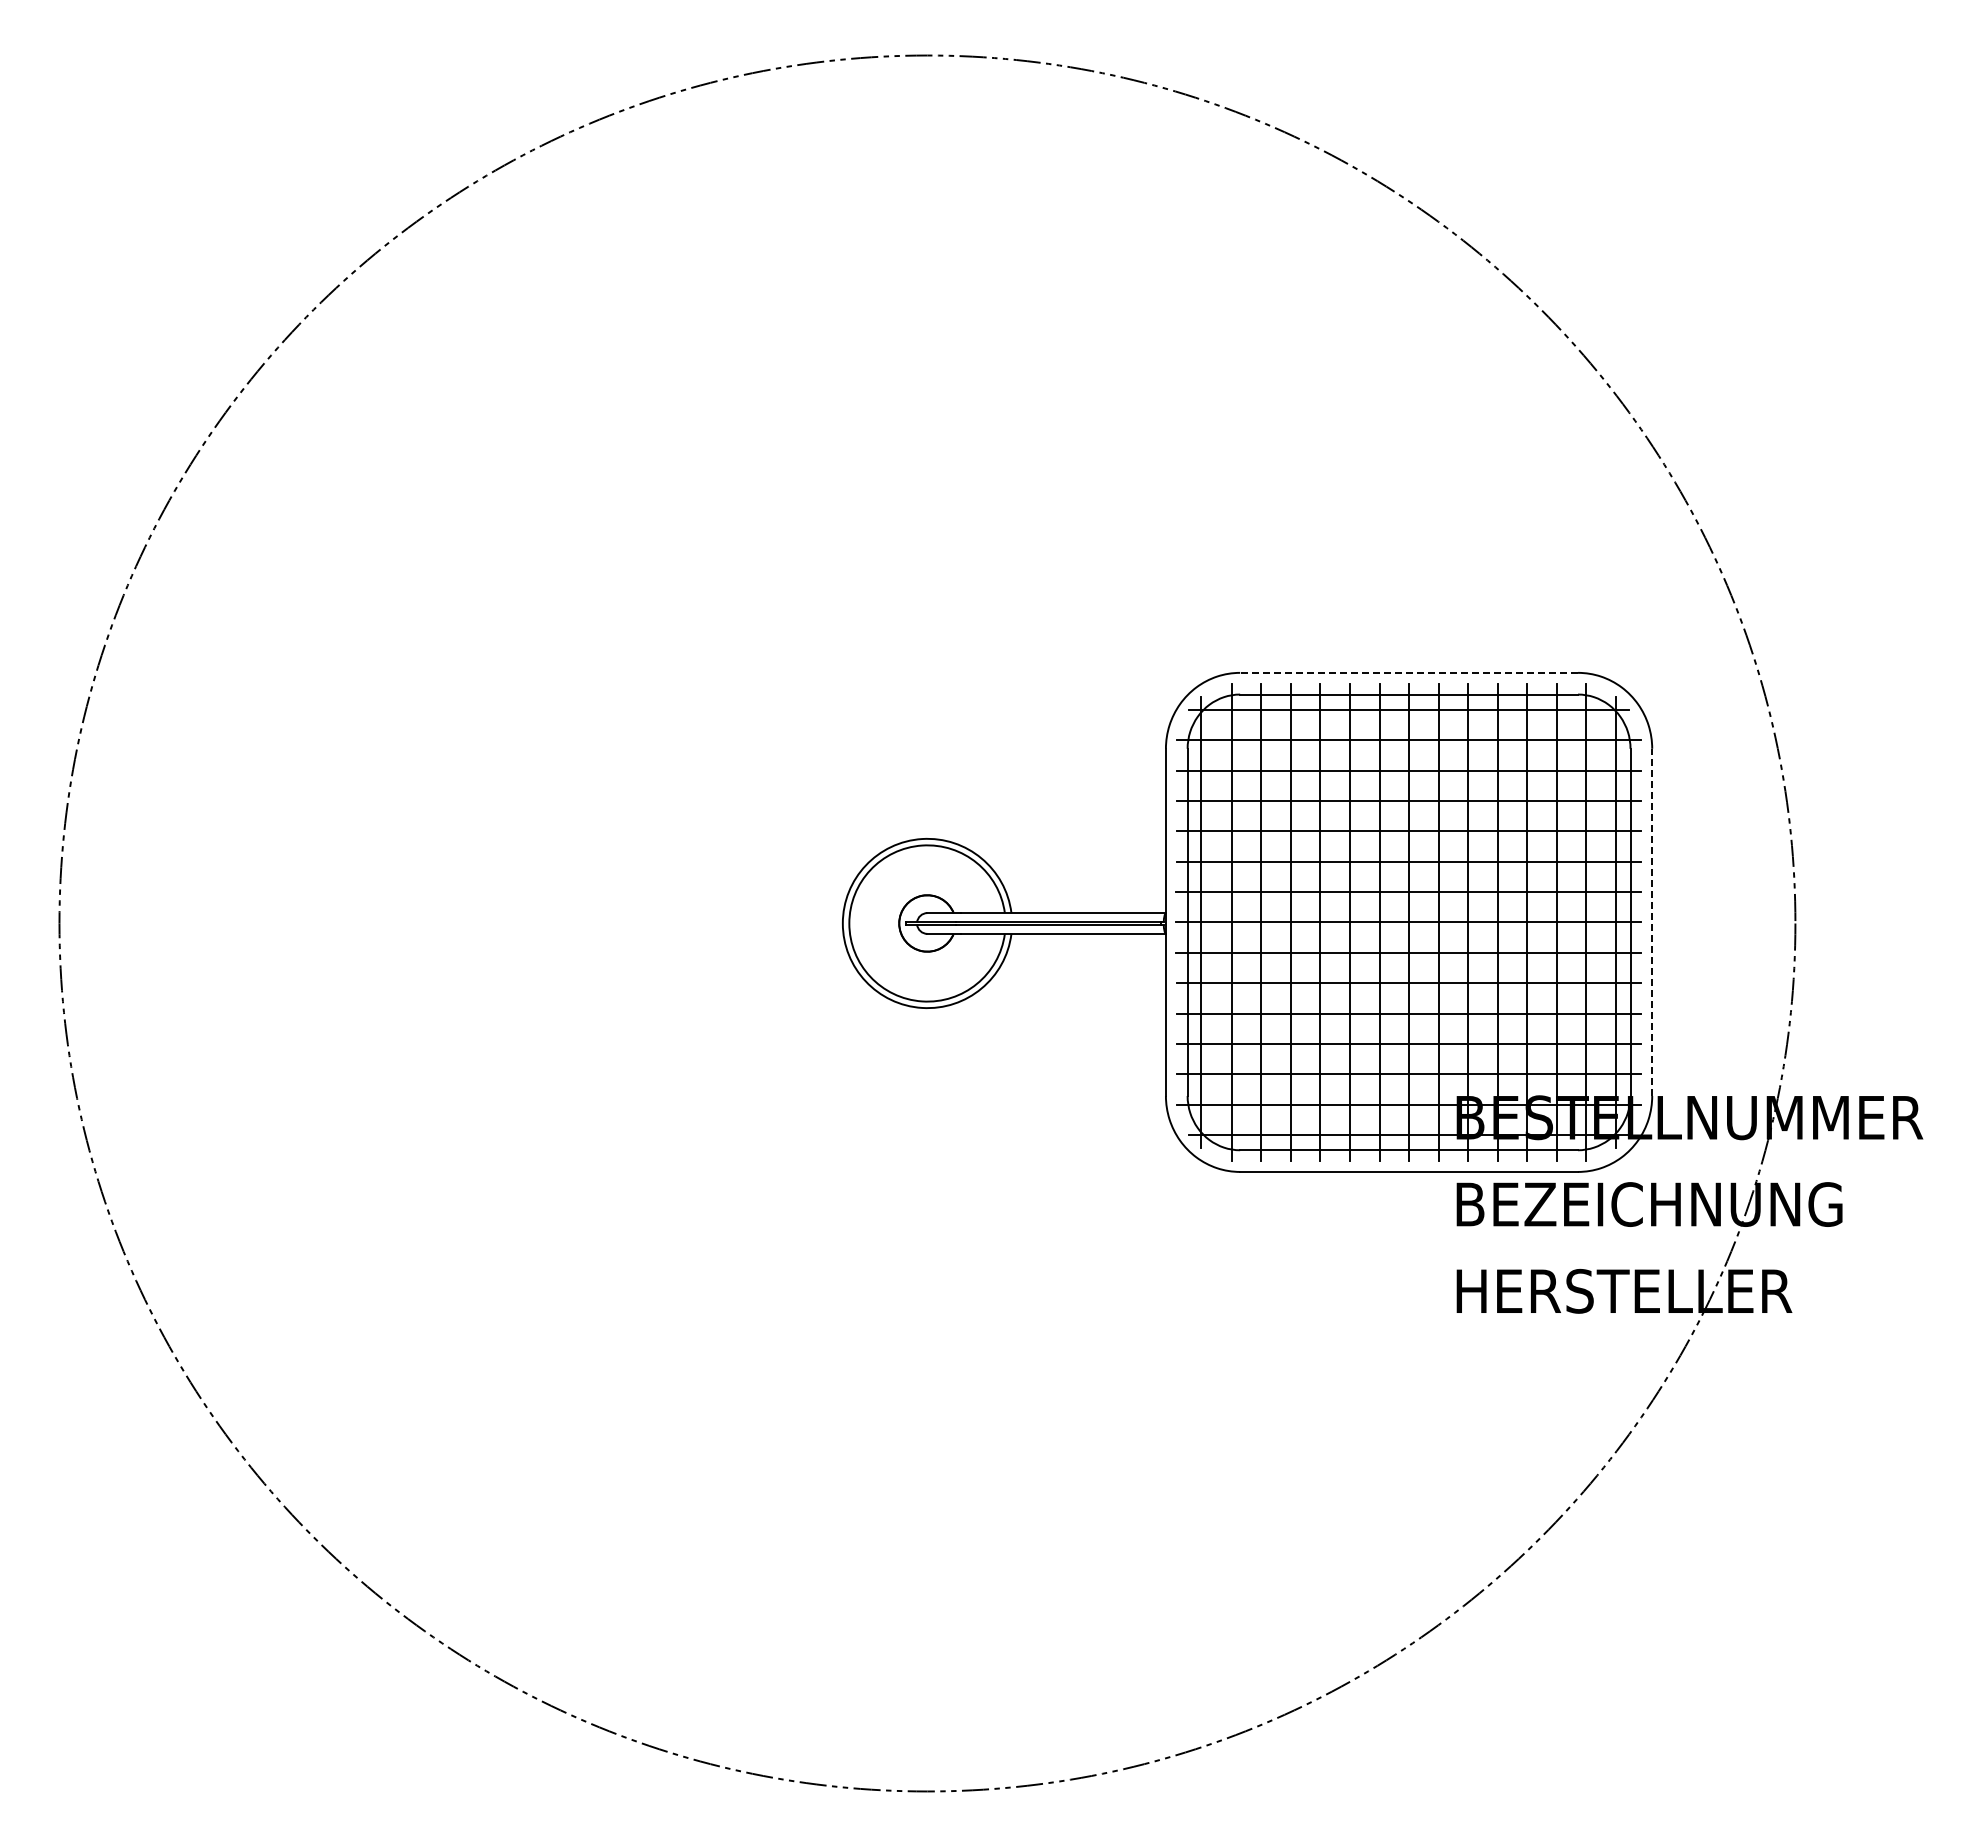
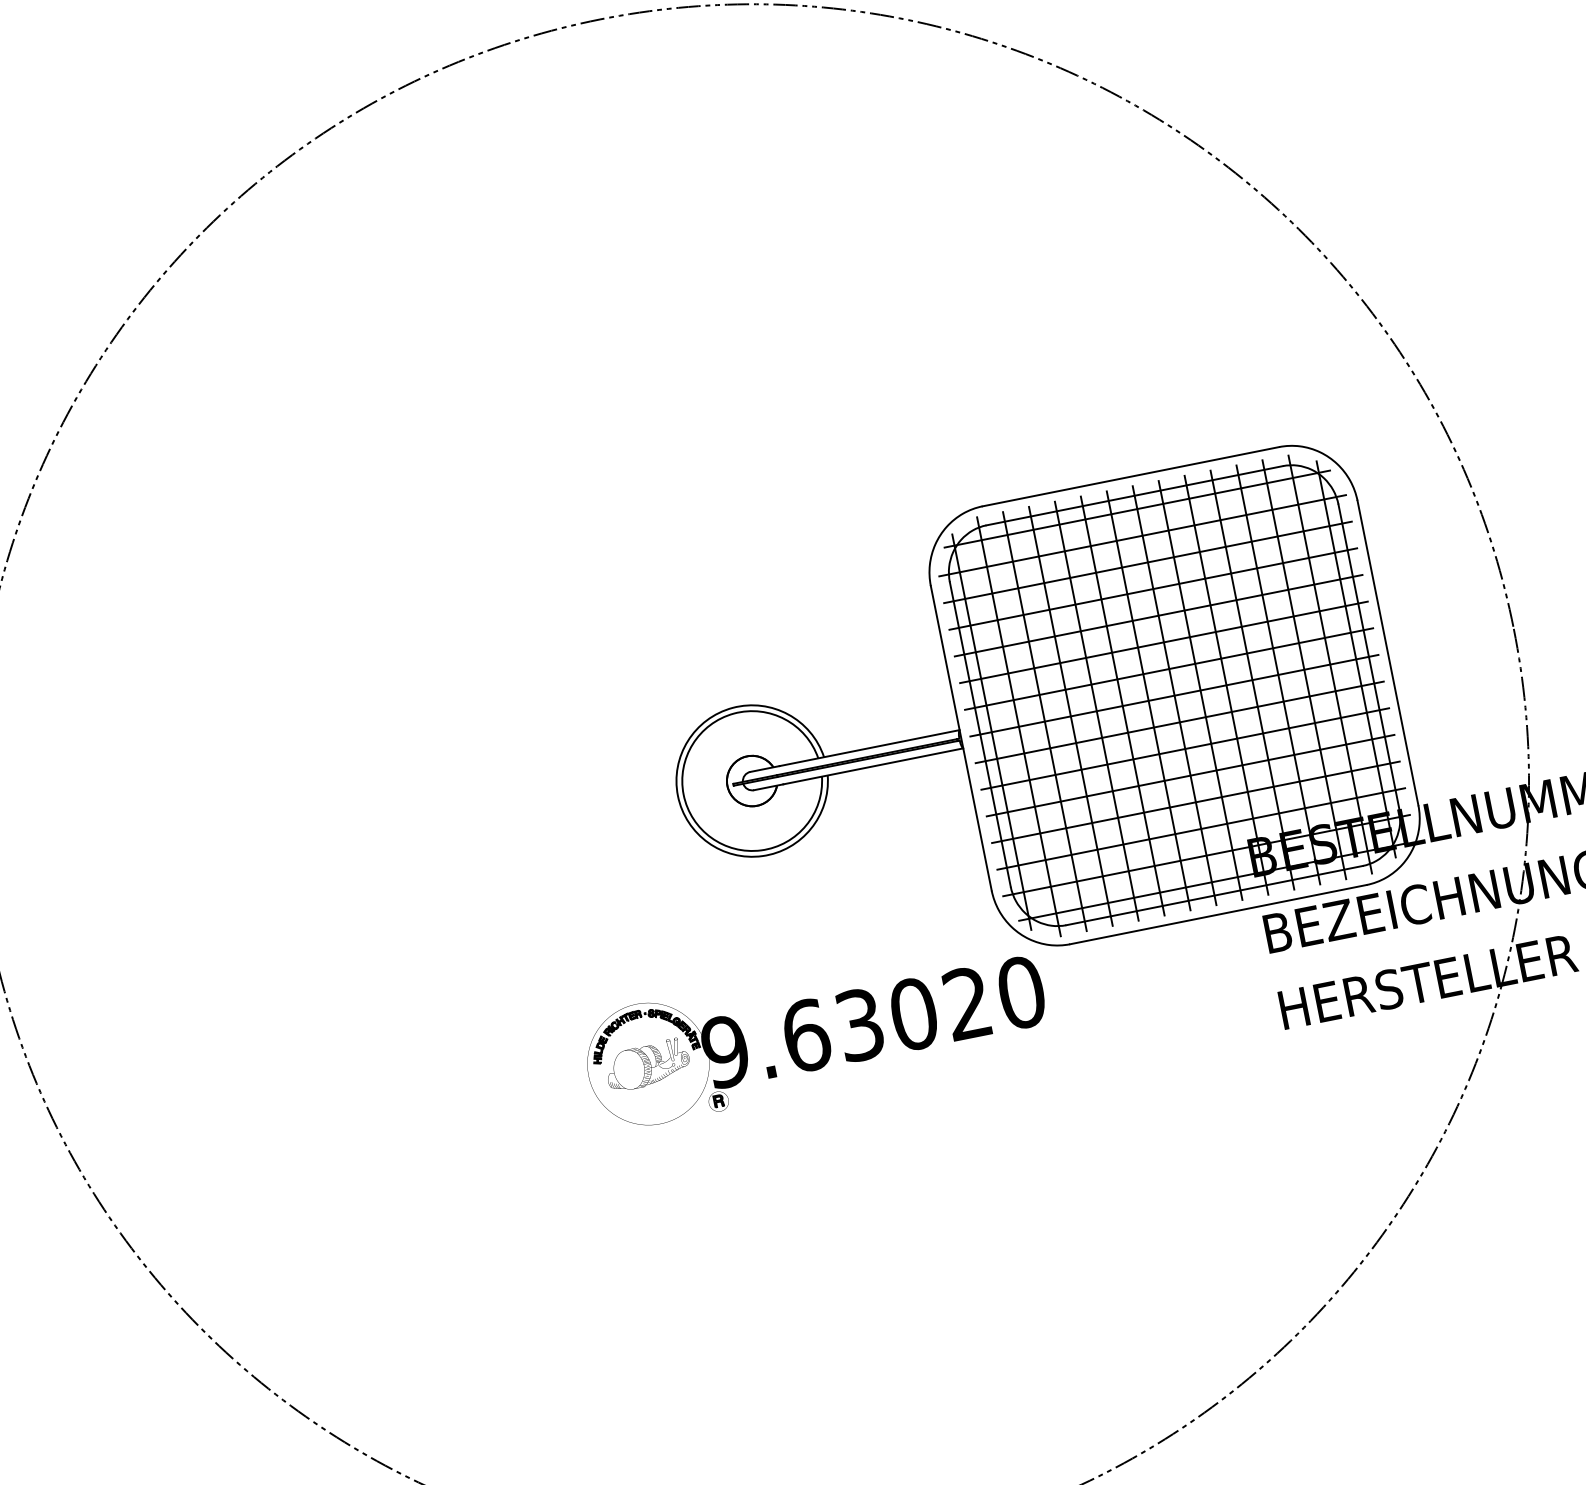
line: (1409, 672) -> (1131, 476), dashed -> solid
line: (1652, 922) -> (1388, 653), dashed -> solid
part: (941, 1210) -> (814, 1030), added

